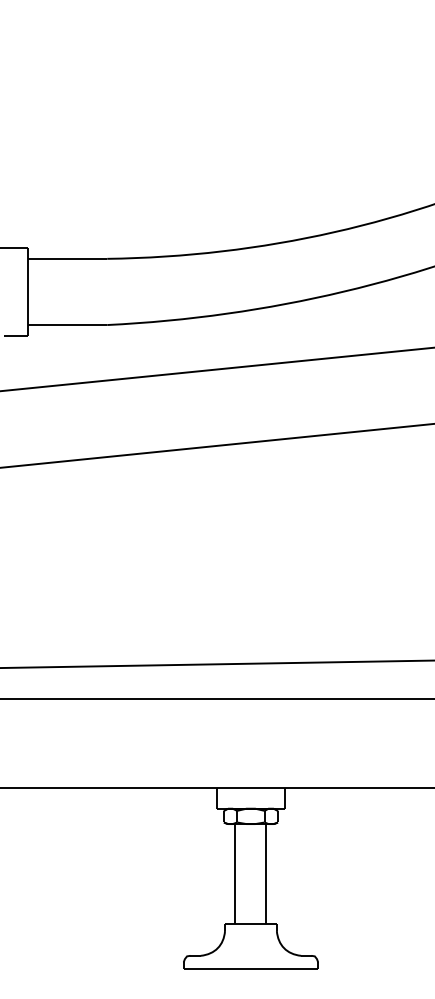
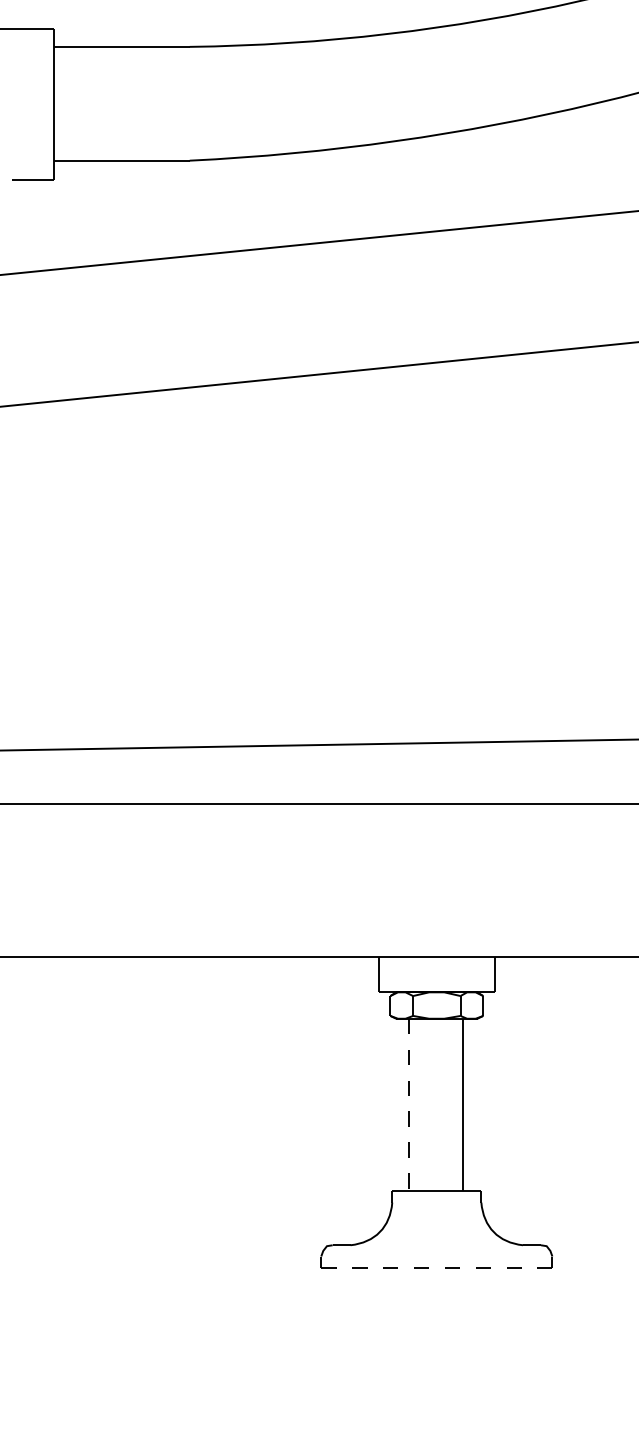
line: (234, 874) -> (408, 1105), solid -> dashed
line: (251, 969) -> (437, 1268), solid -> dashed

